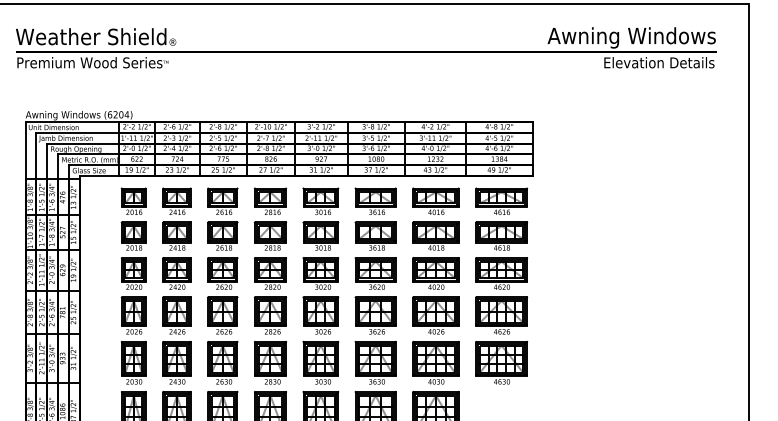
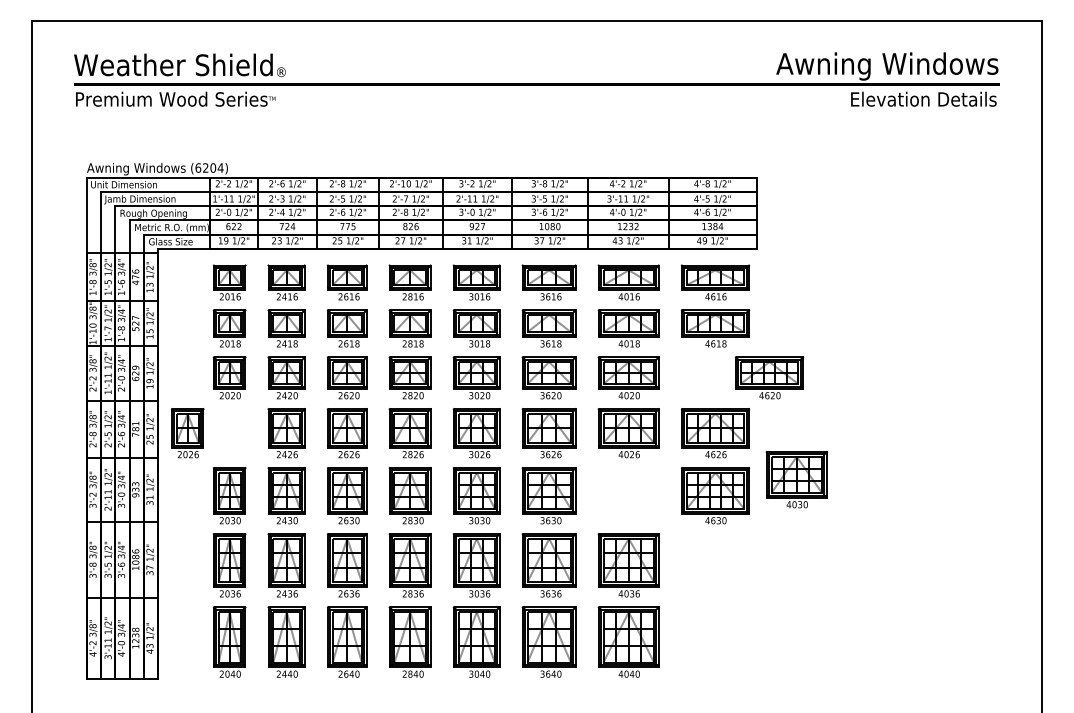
part: (501, 273) -> (769, 377), moved
part: (133, 315) -> (187, 433), moved
part: (435, 362) -> (796, 479), moved

